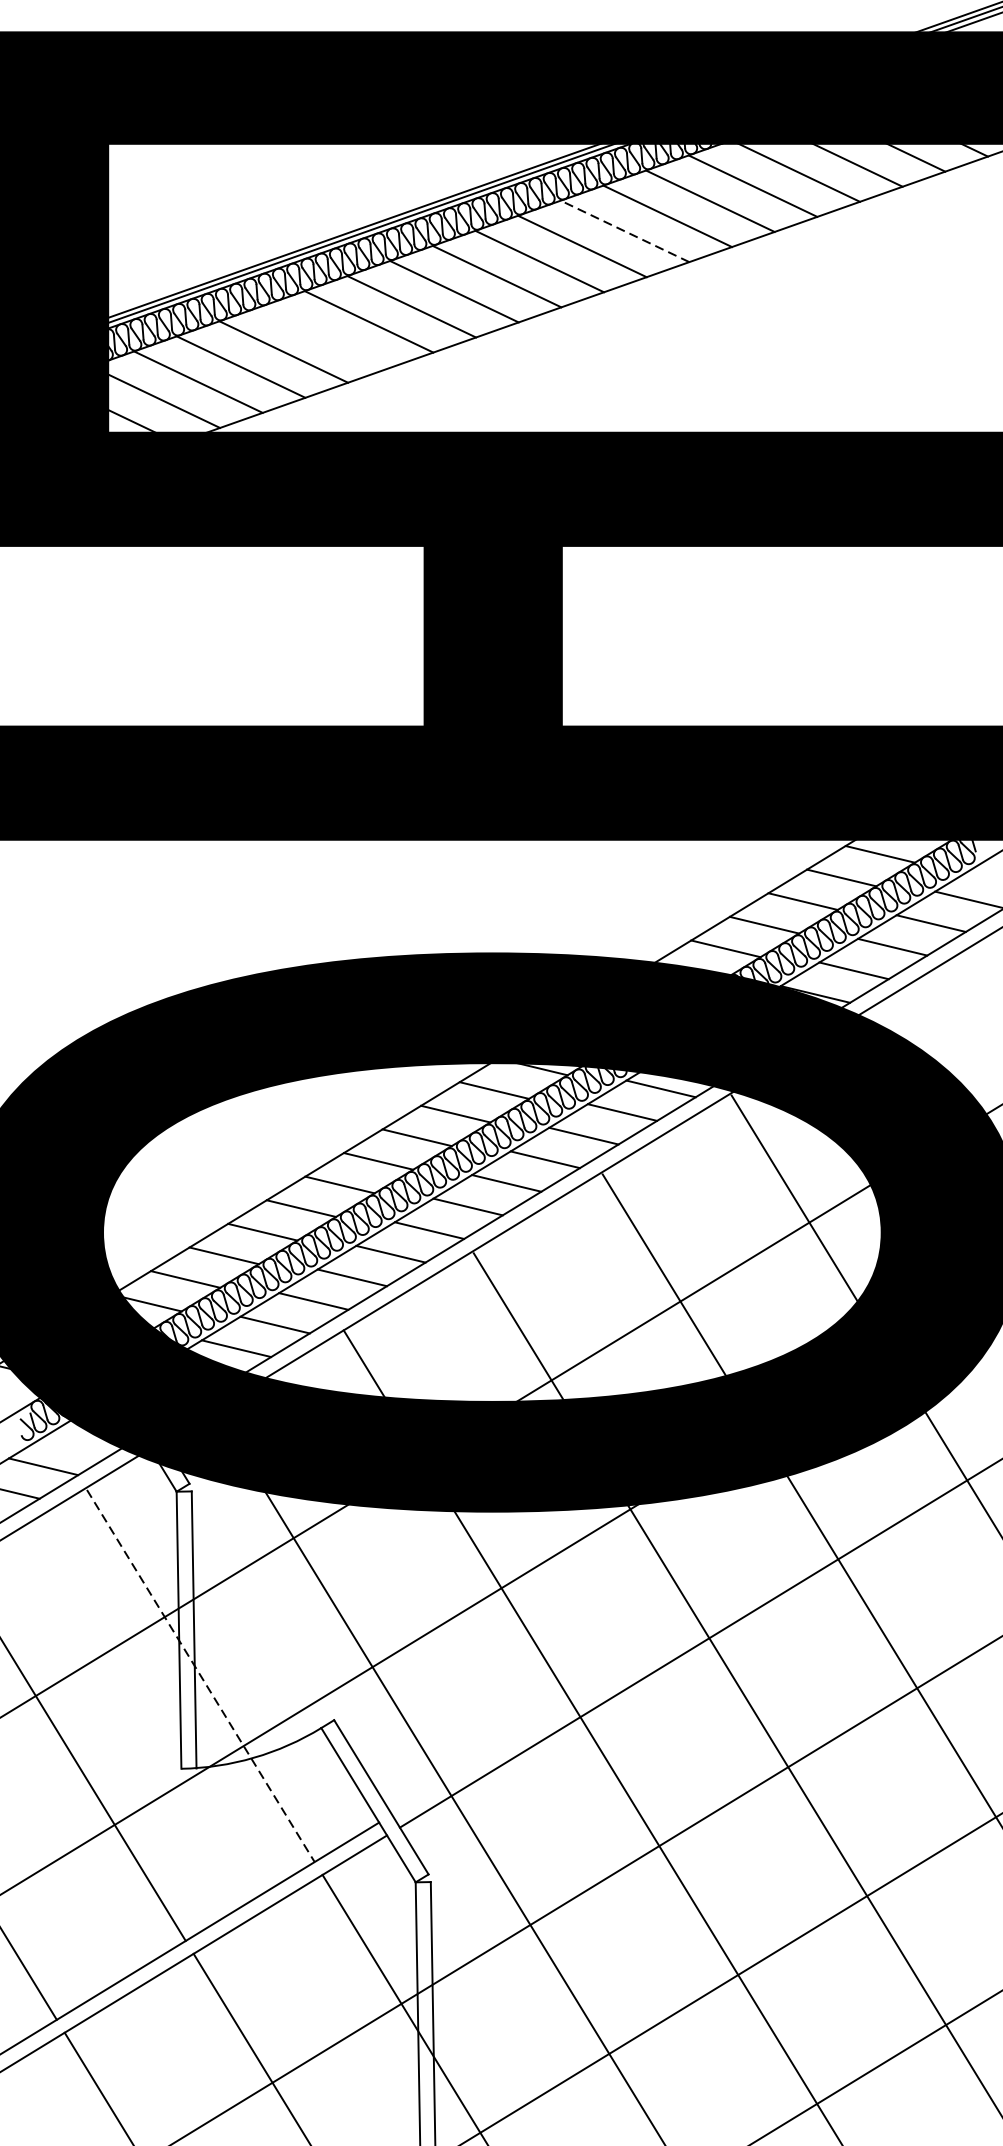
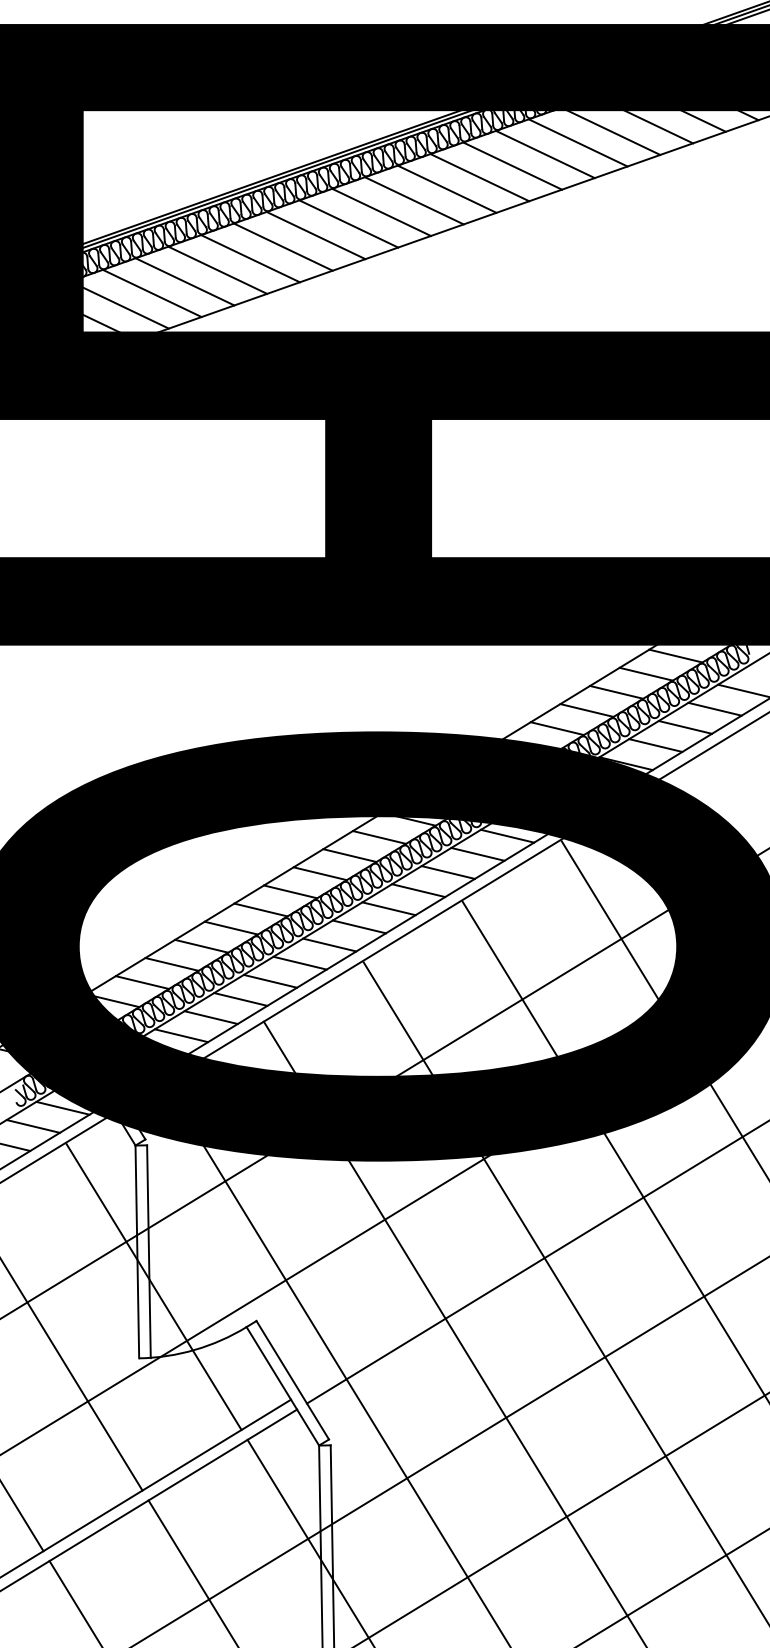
line: (624, 231) -> (479, 177), dashed -> solid
line: (326, 336) -> (250, 258), added
line: (81, 1442) -> (62, 1107), added
line: (201, 1676) -> (154, 1287), dashed -> solid

